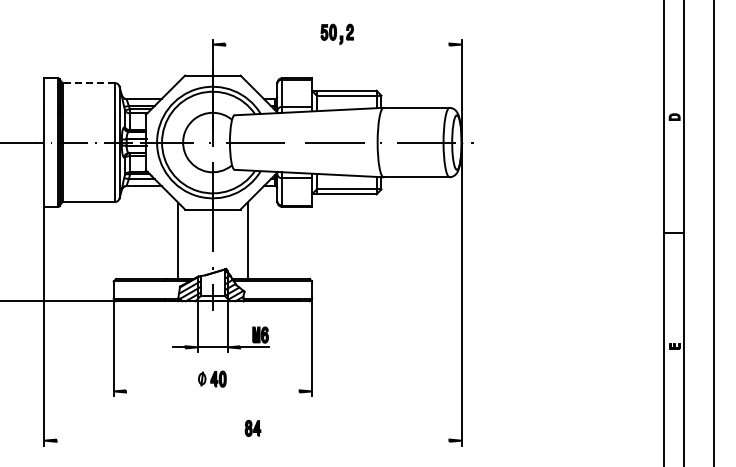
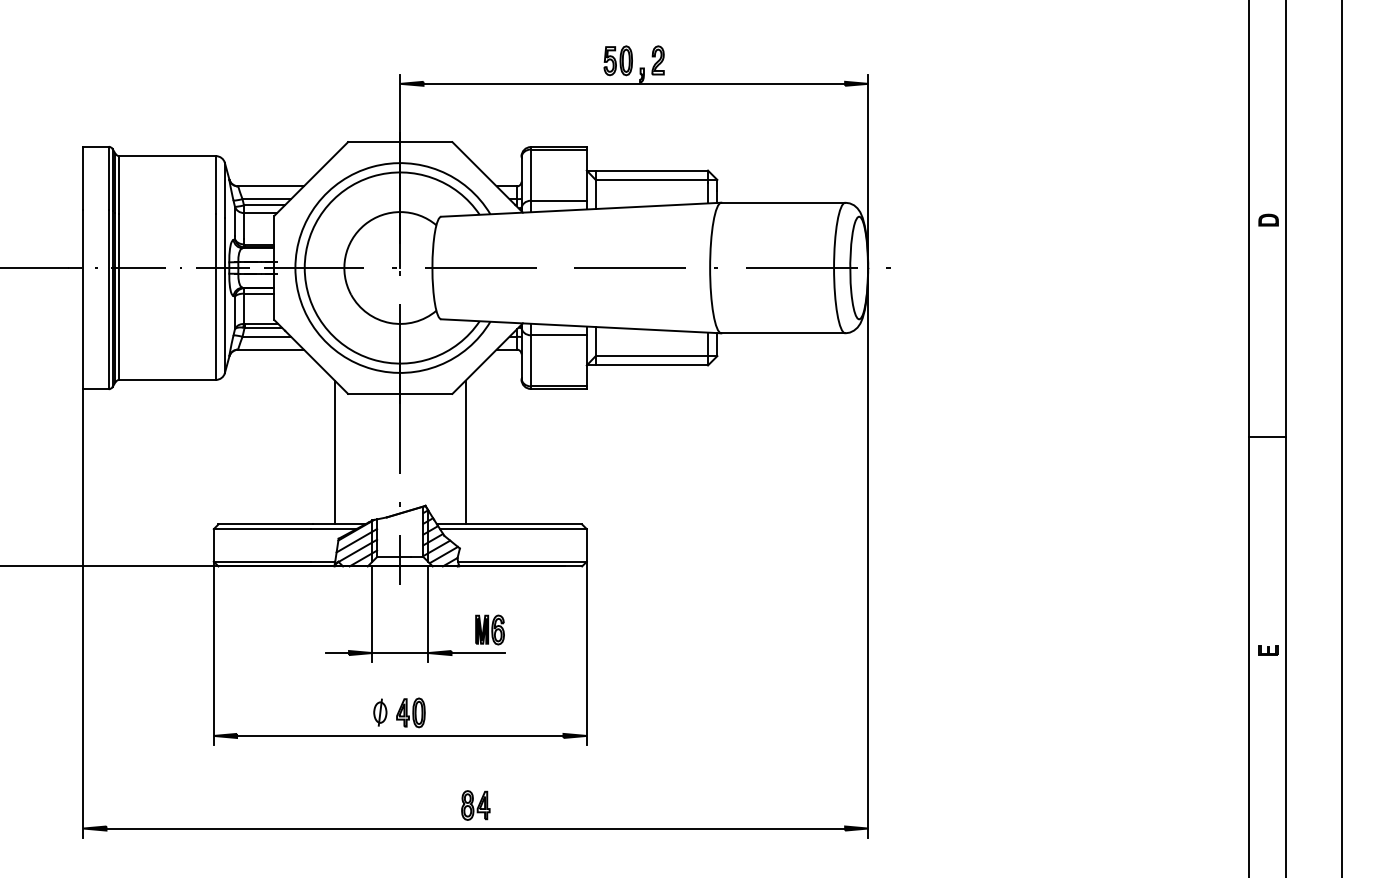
line: (337, 44) -> (634, 83), added
line: (89, 83) -> (168, 156), dashed -> solid
line: (212, 391) -> (399, 736), added
line: (252, 440) -> (474, 828), added

